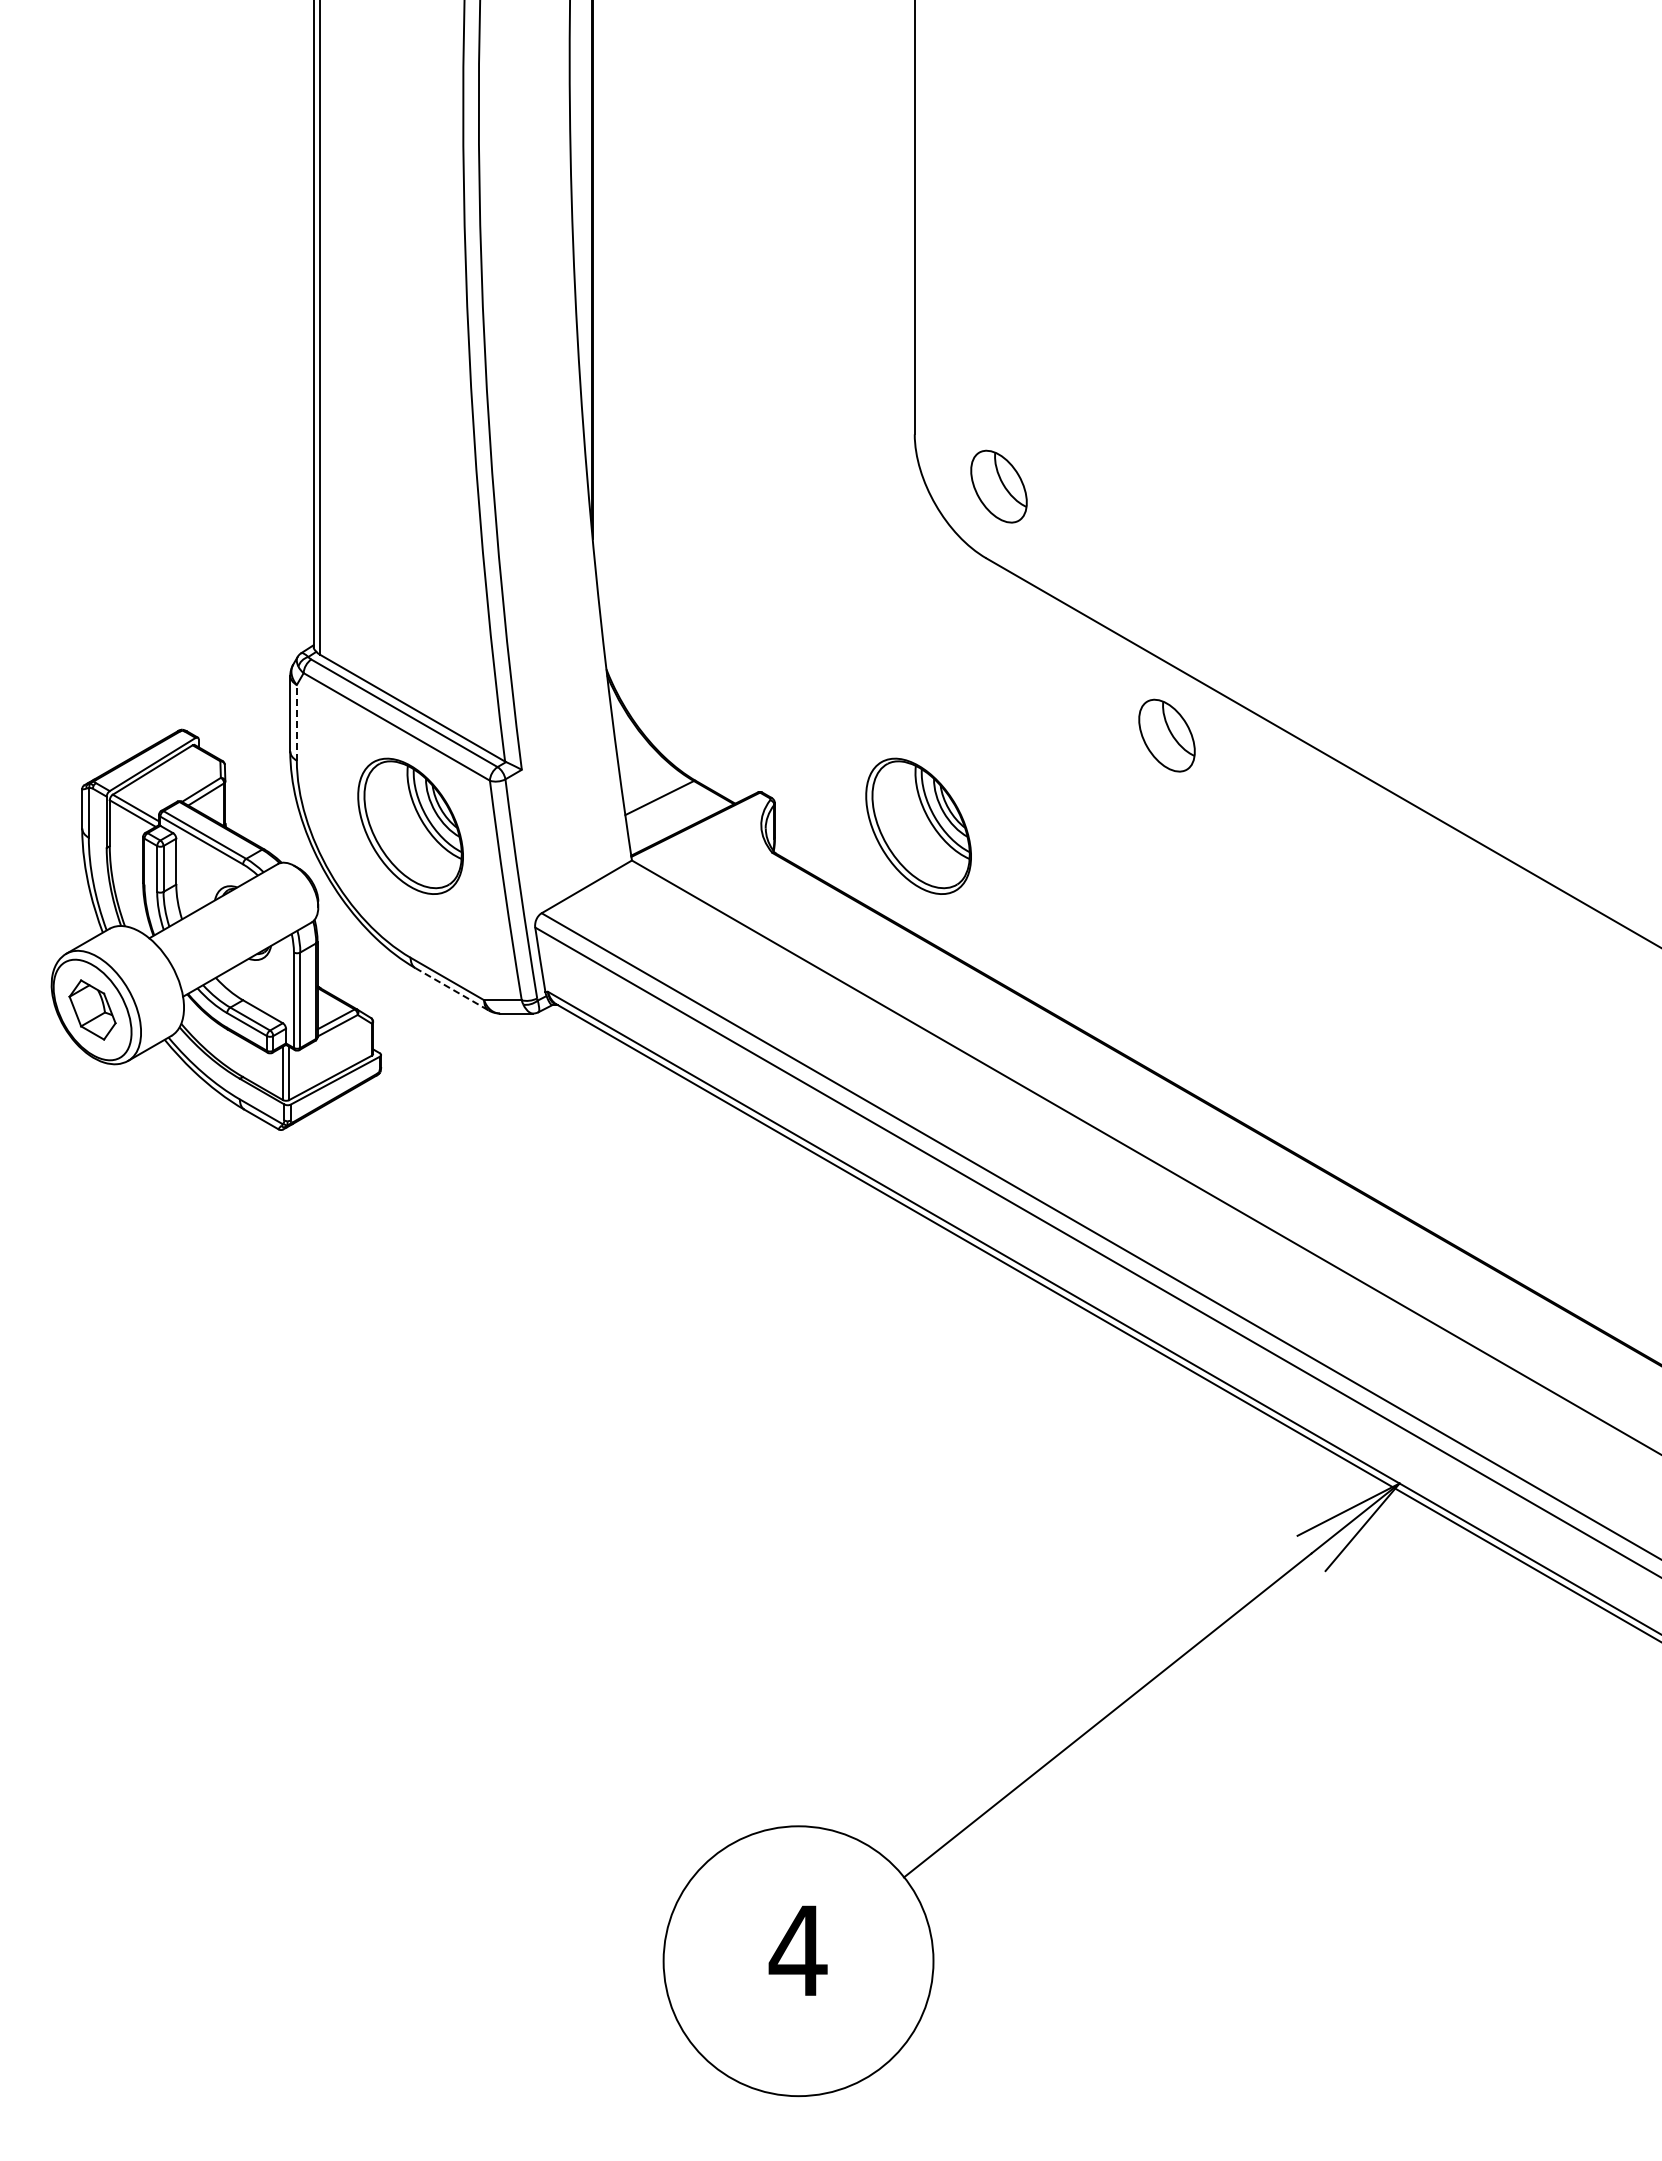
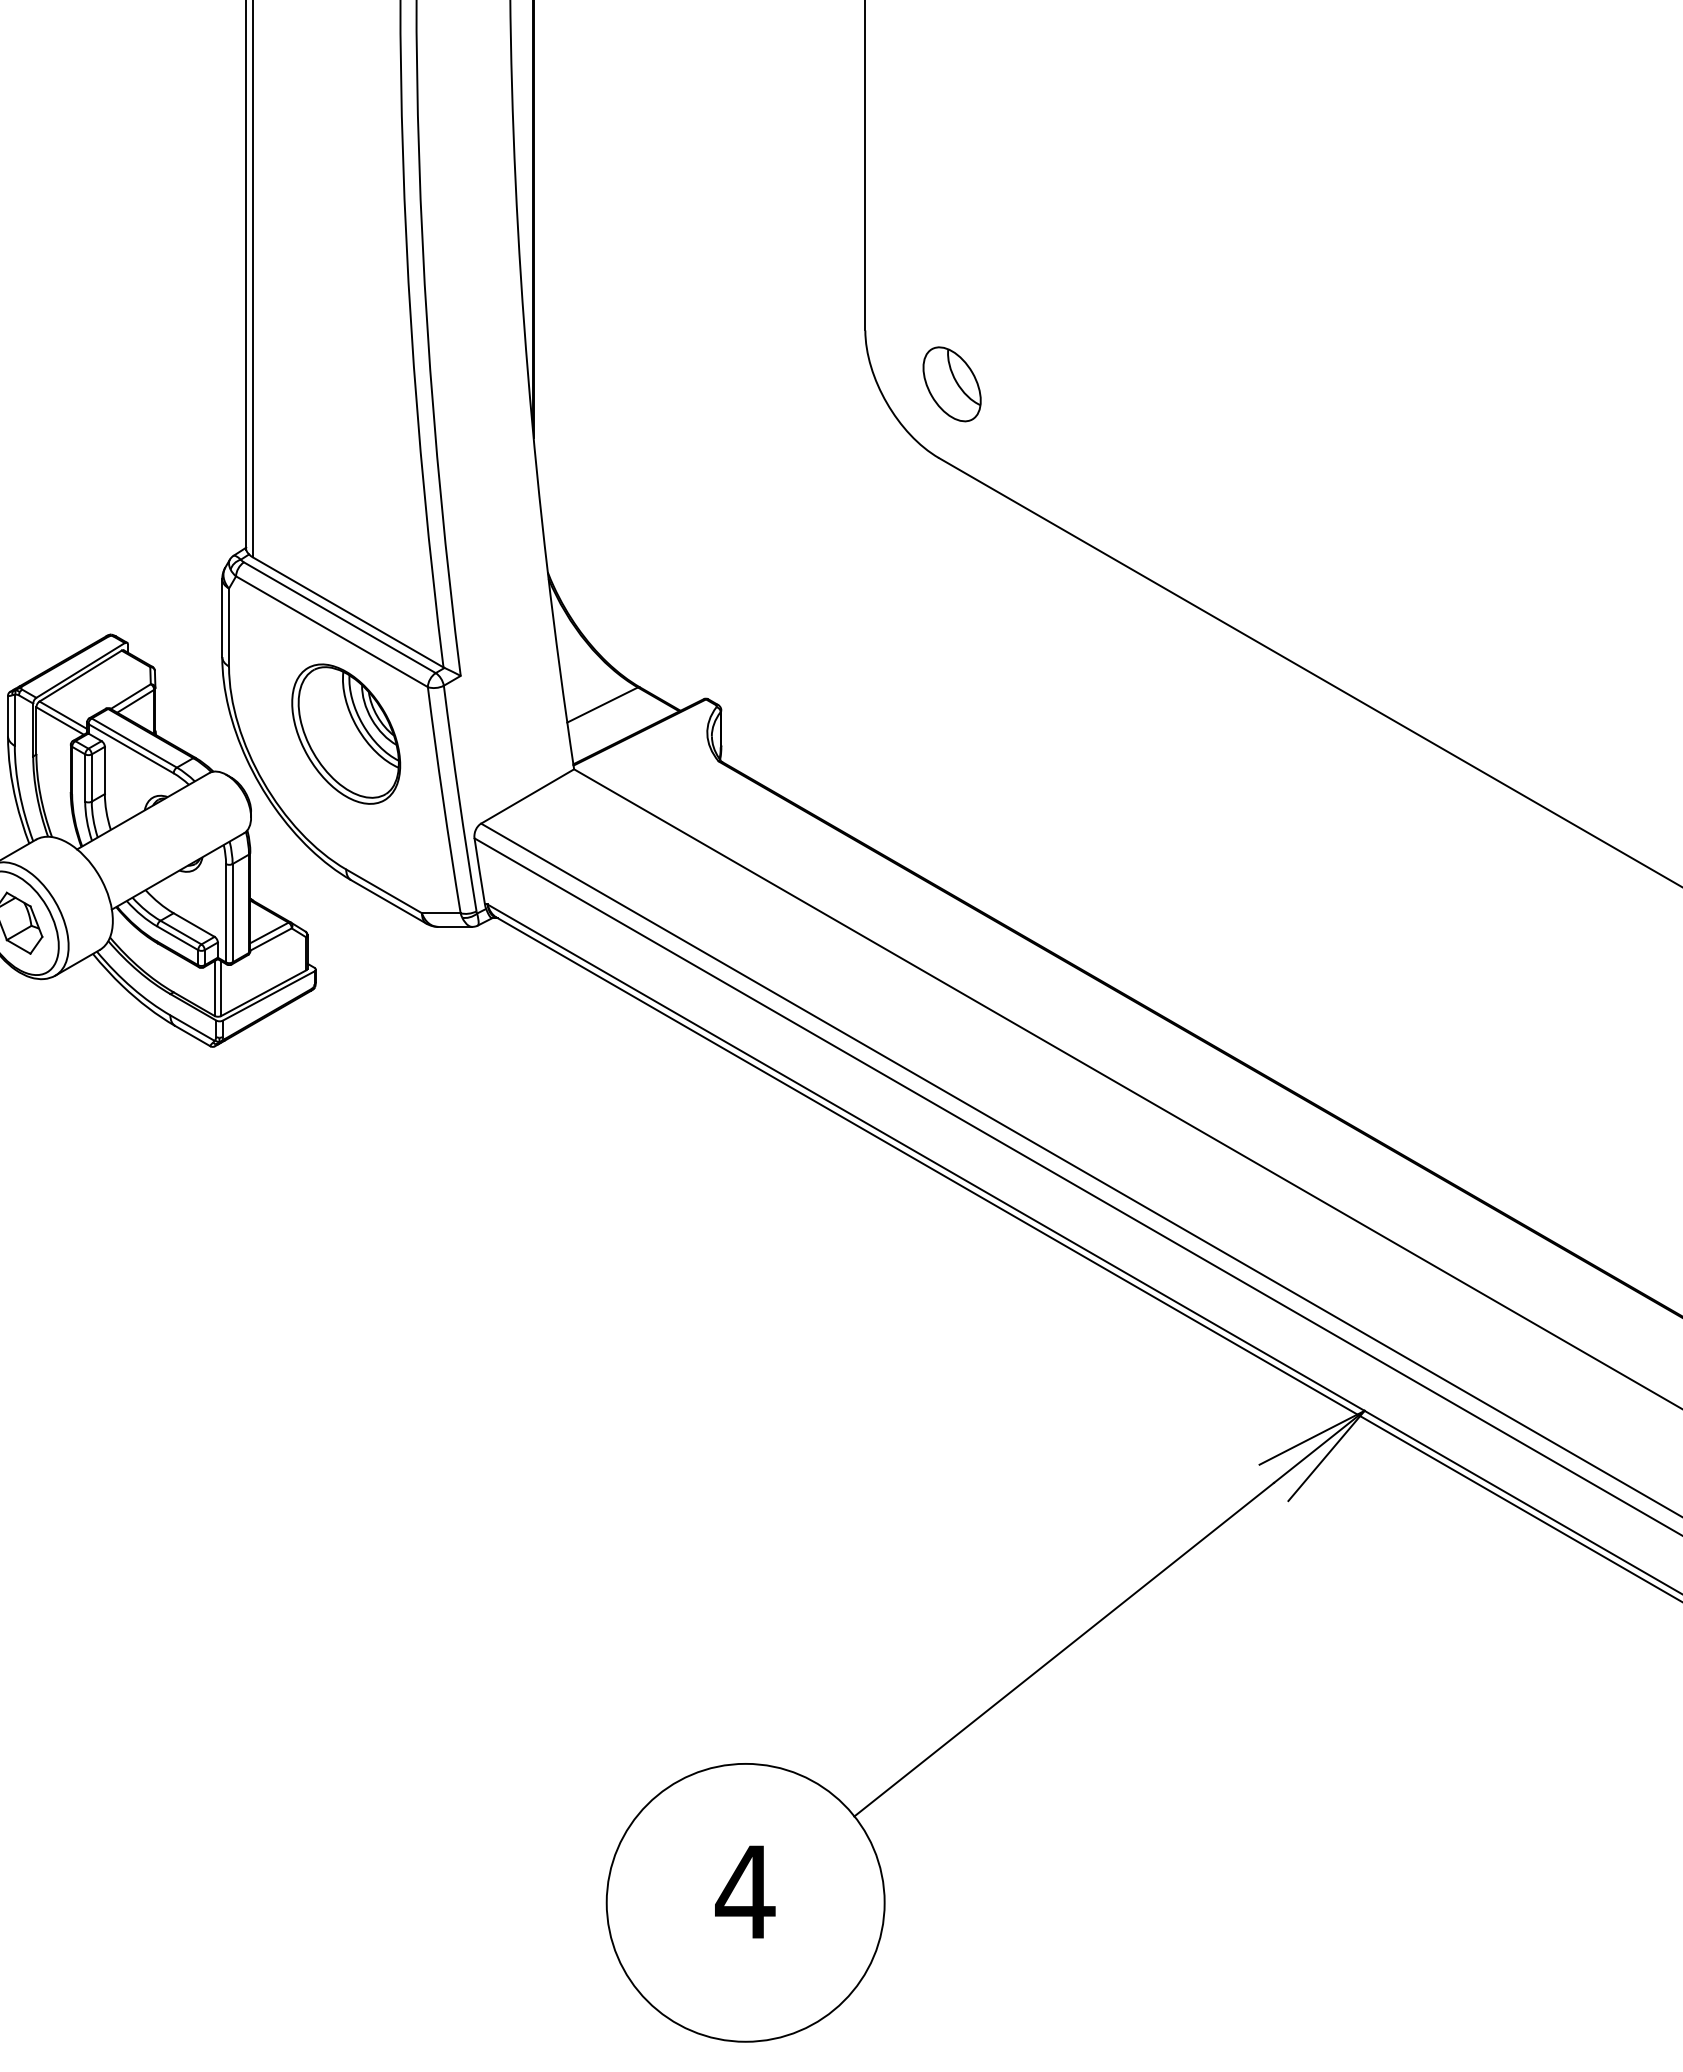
line: (296, 722) -> (228, 627), dashed -> solid
part: (1166, 735) -> (1124, 640), removed
part: (918, 825) -> (869, 733), removed
line: (452, 989) -> (389, 902), dashed -> solid

